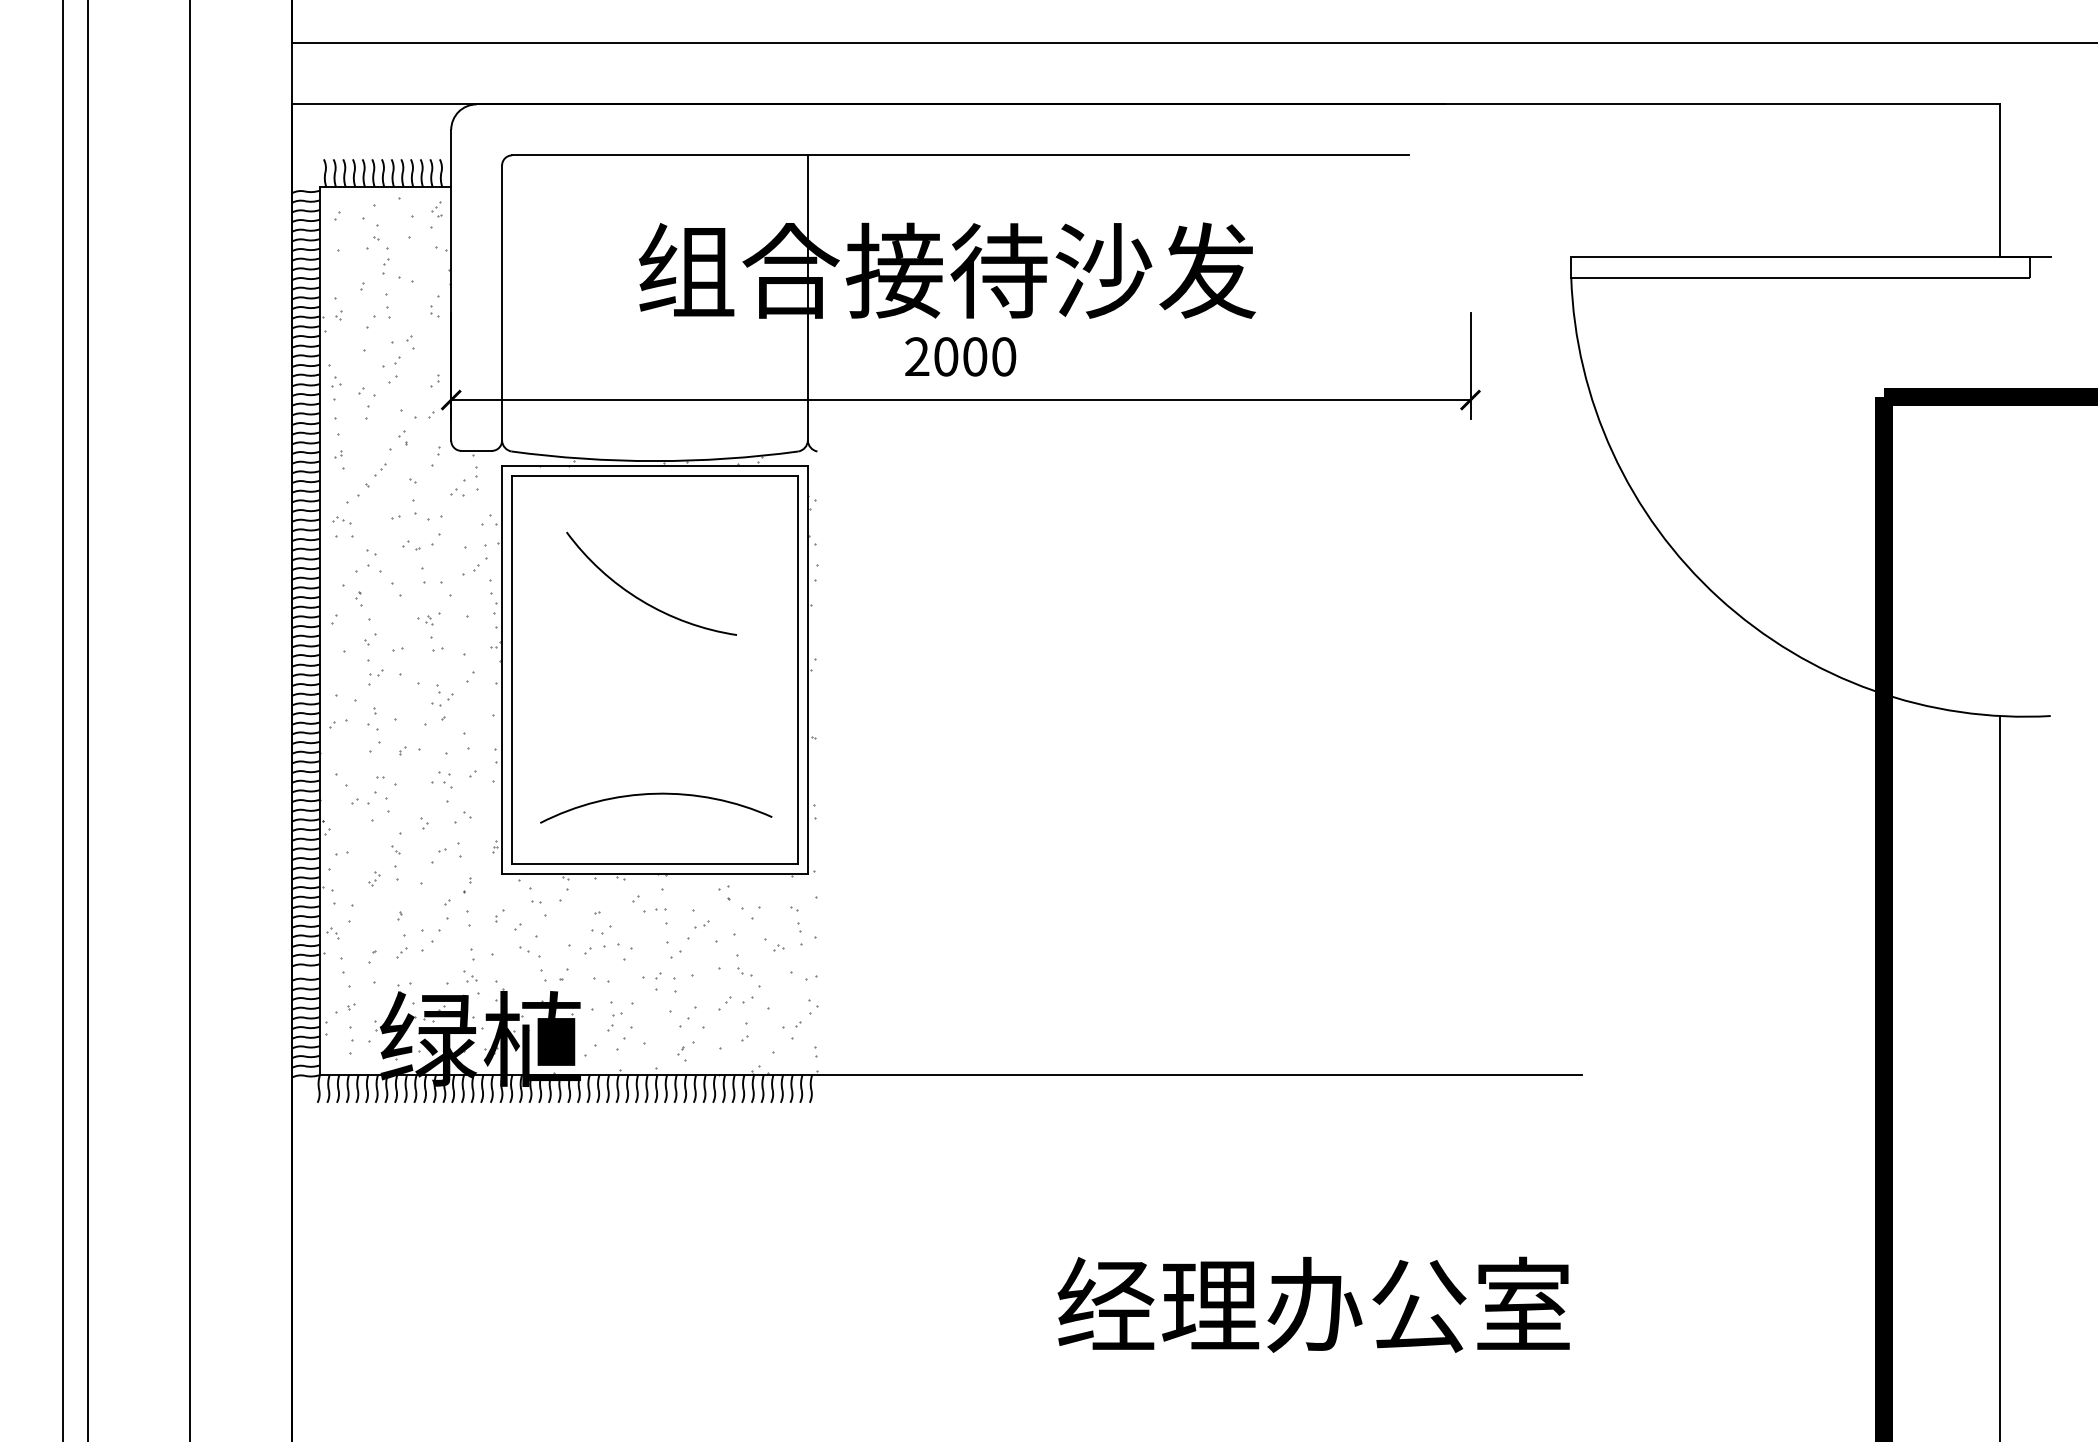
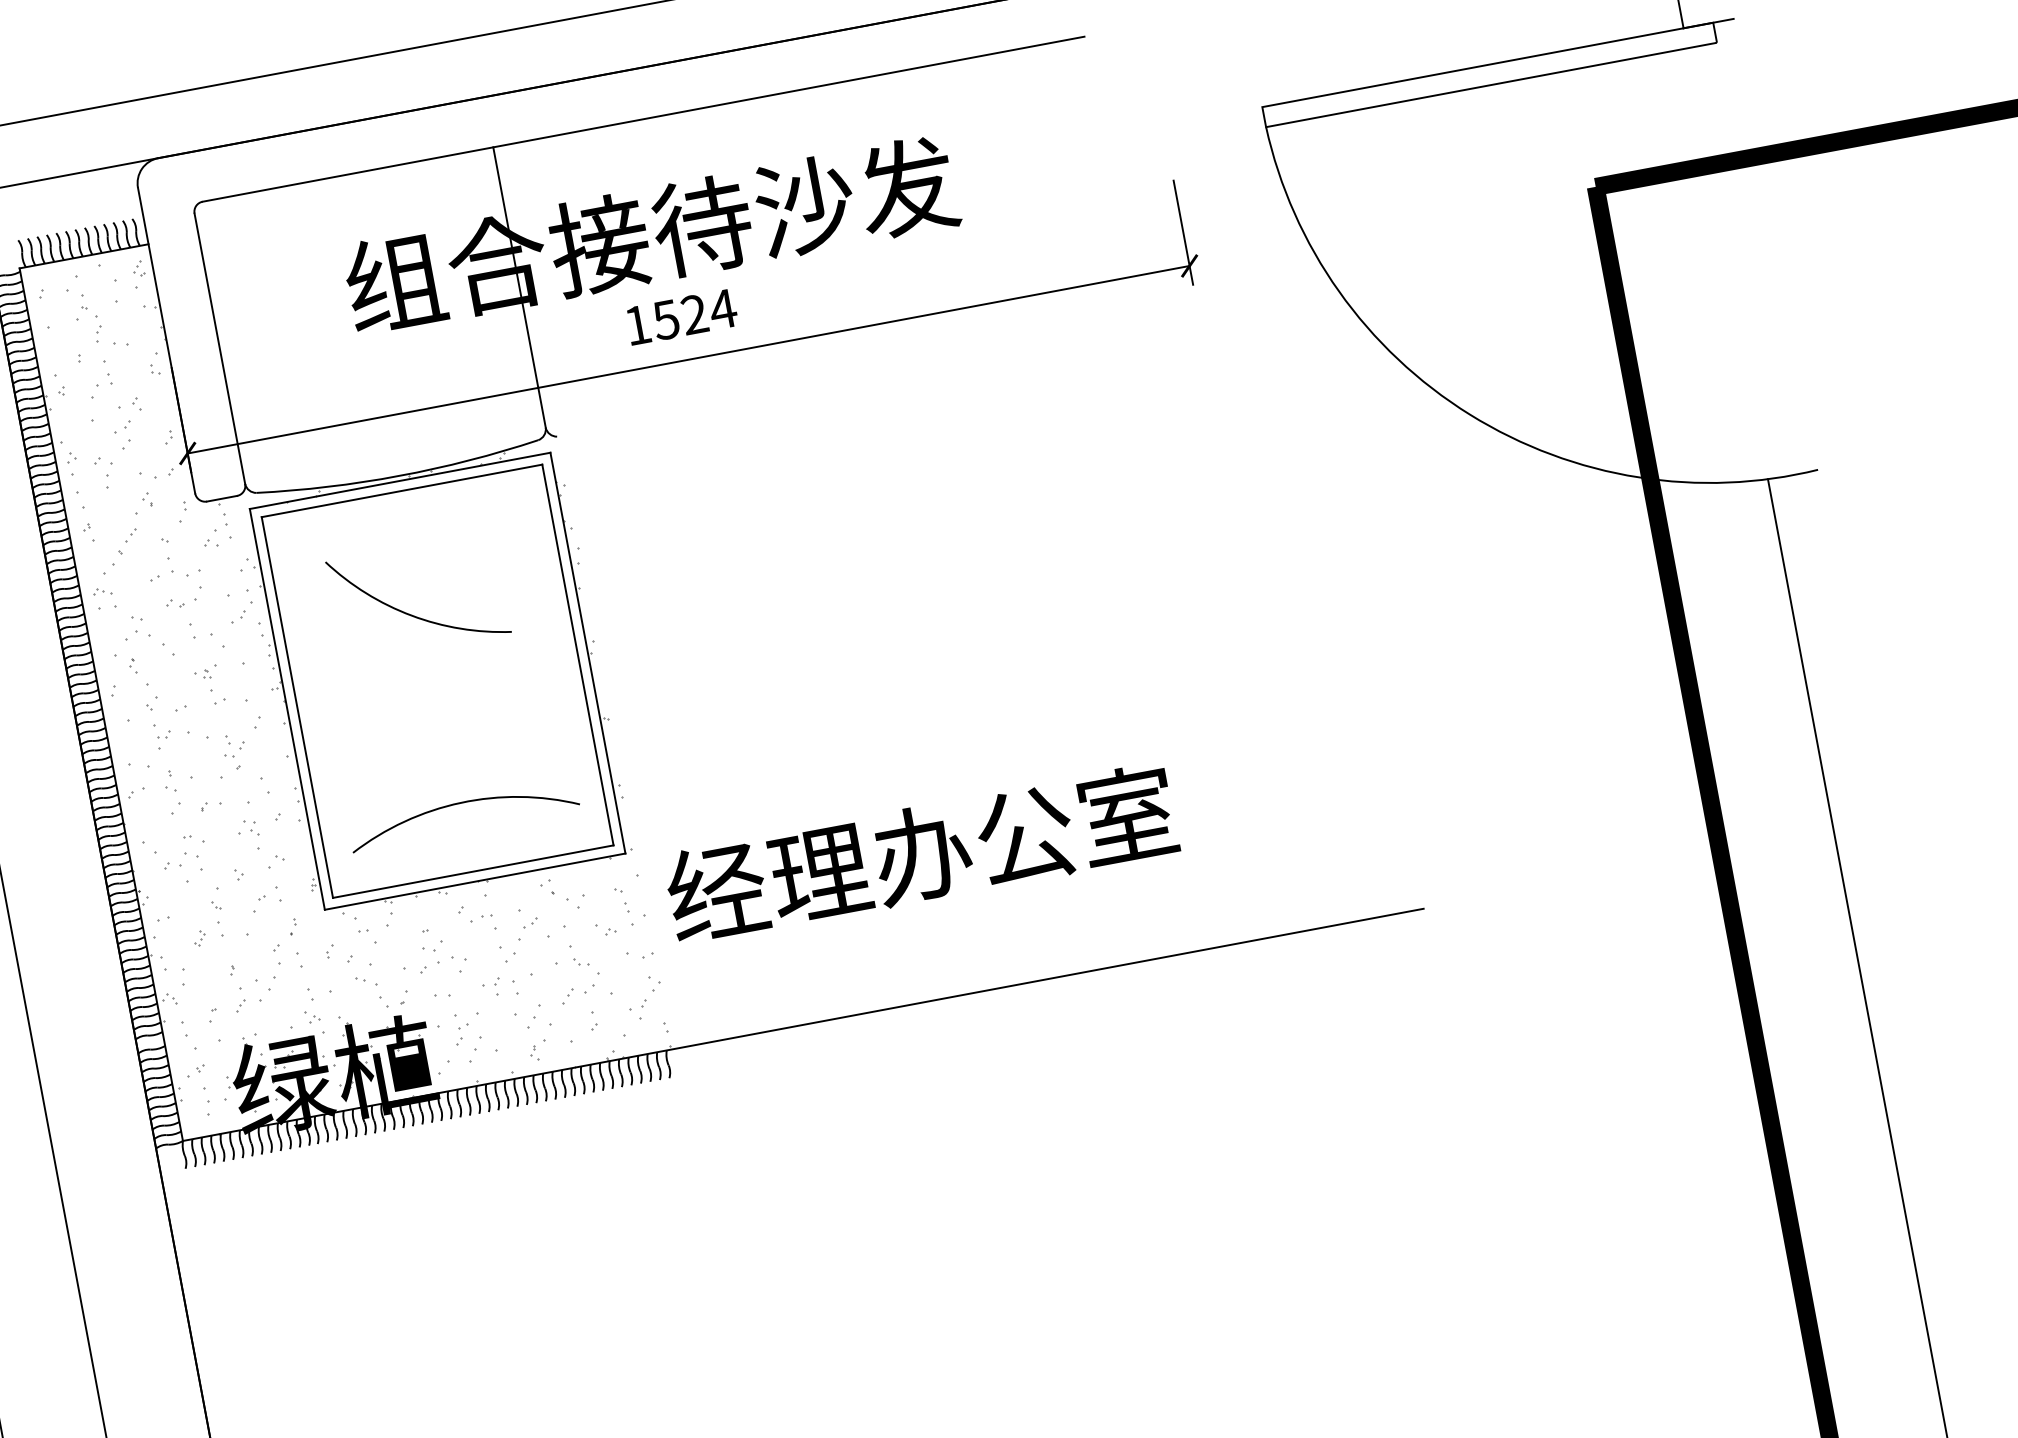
text: (961, 356) -> (681, 316), 2000 -> 1524
text: (1313, 1304) -> (921, 853), moved

